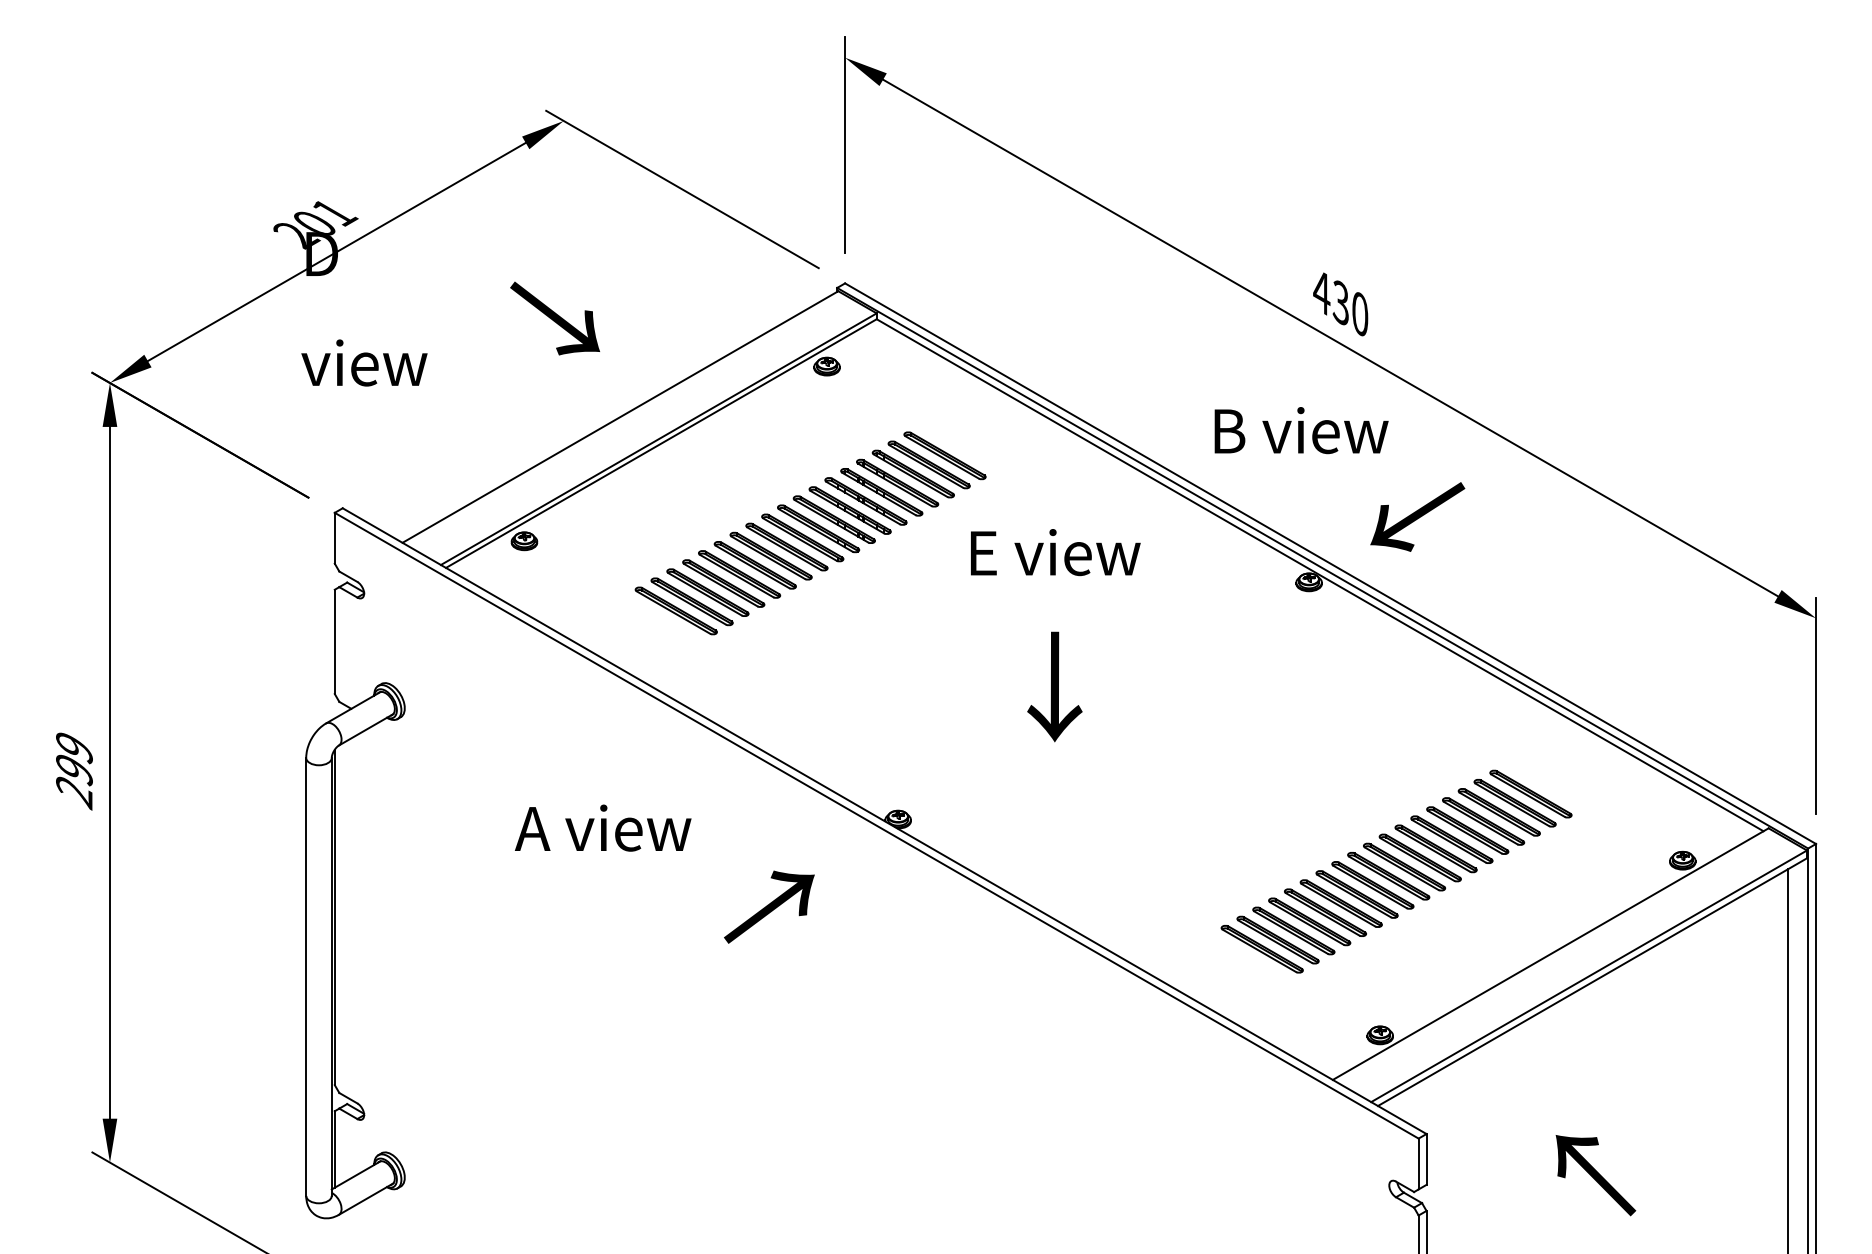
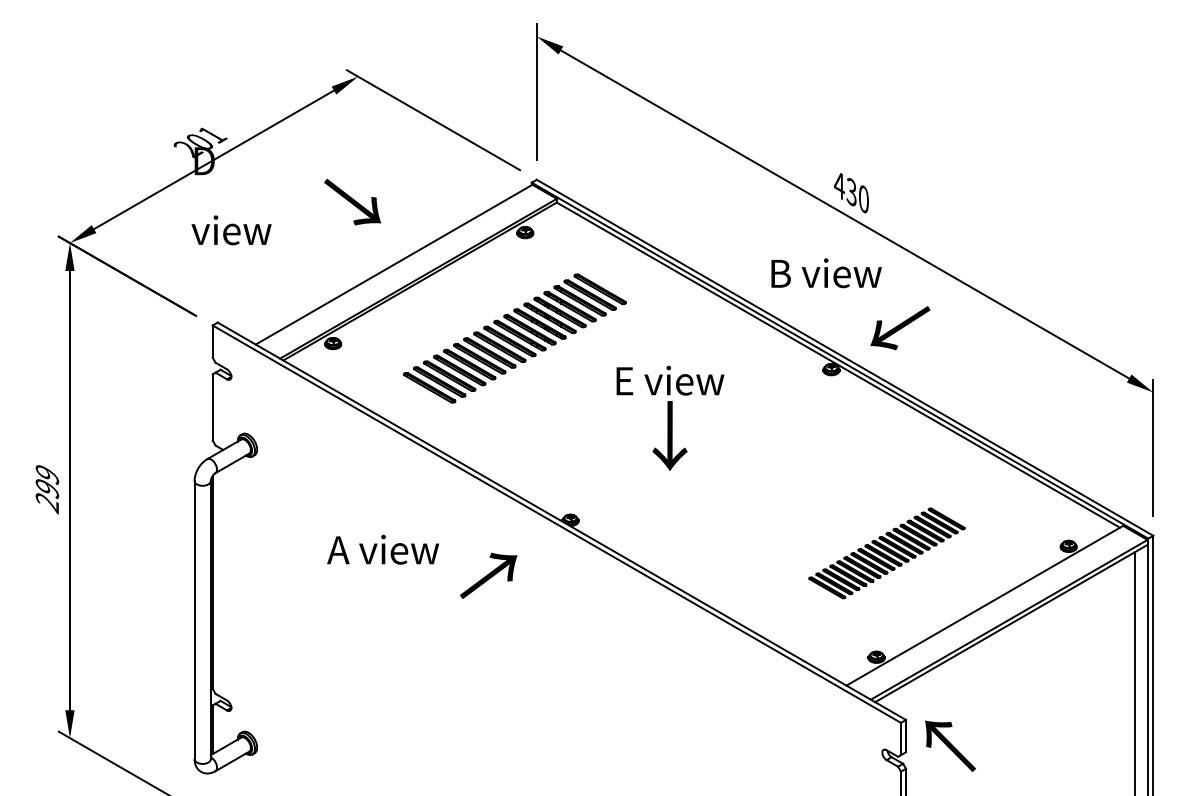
text: (1055, 552) -> (670, 380), moved
text: (603, 827) -> (383, 549), moved
part: (1395, 871) -> (886, 553), size x0.7
text: (1595, 1174) -> (950, 745), moved

